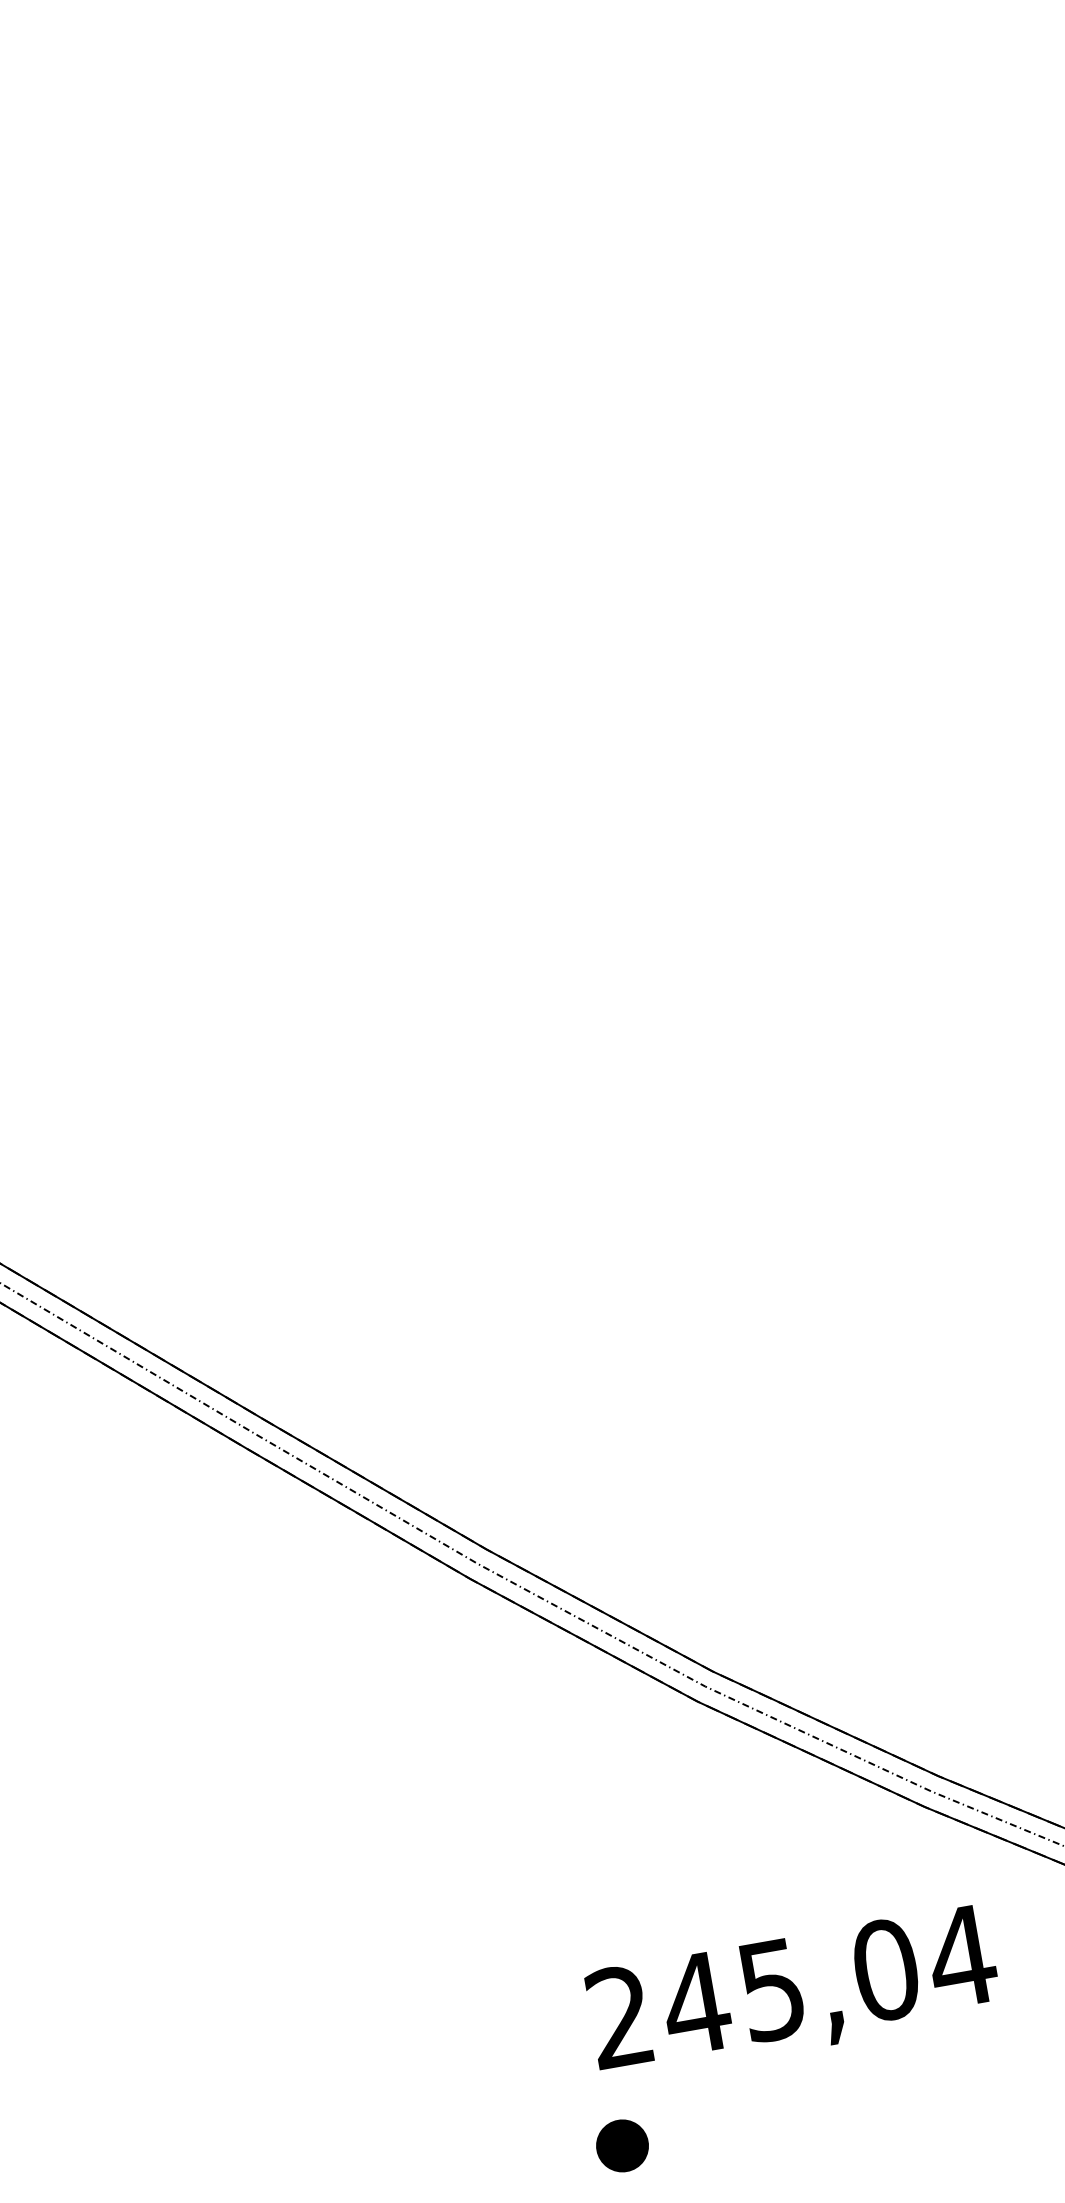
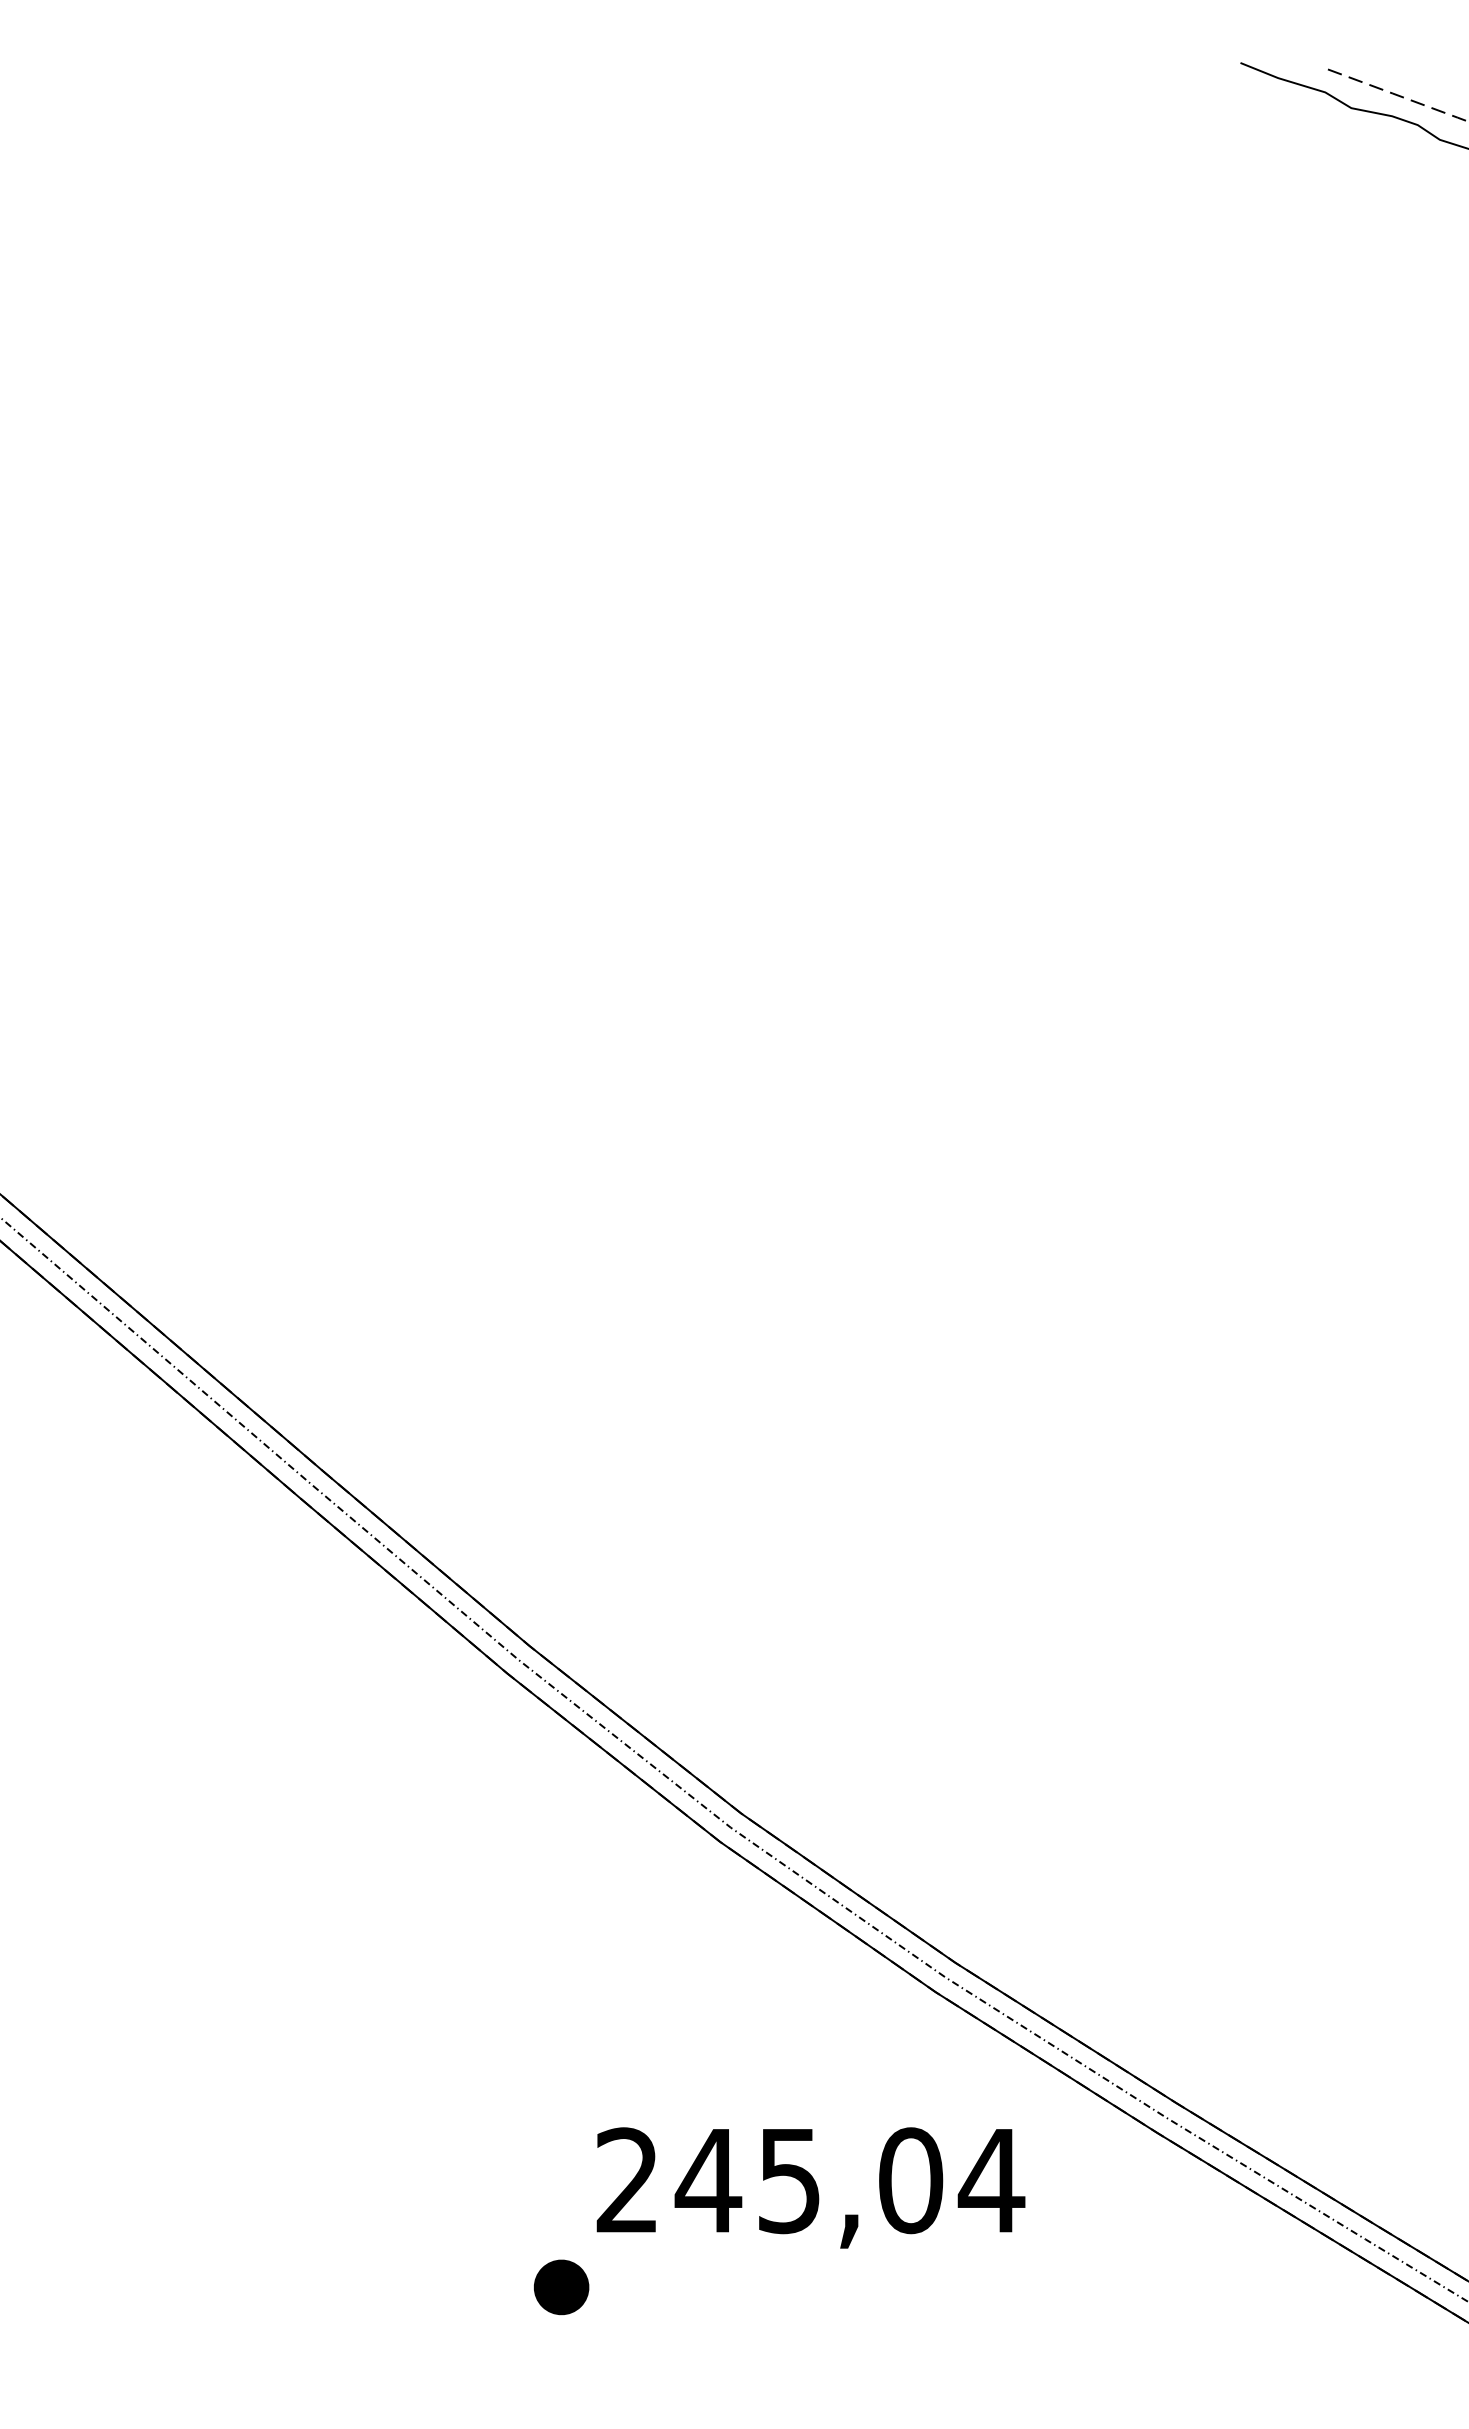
text: (792, 1993) -> (810, 2187), moved

